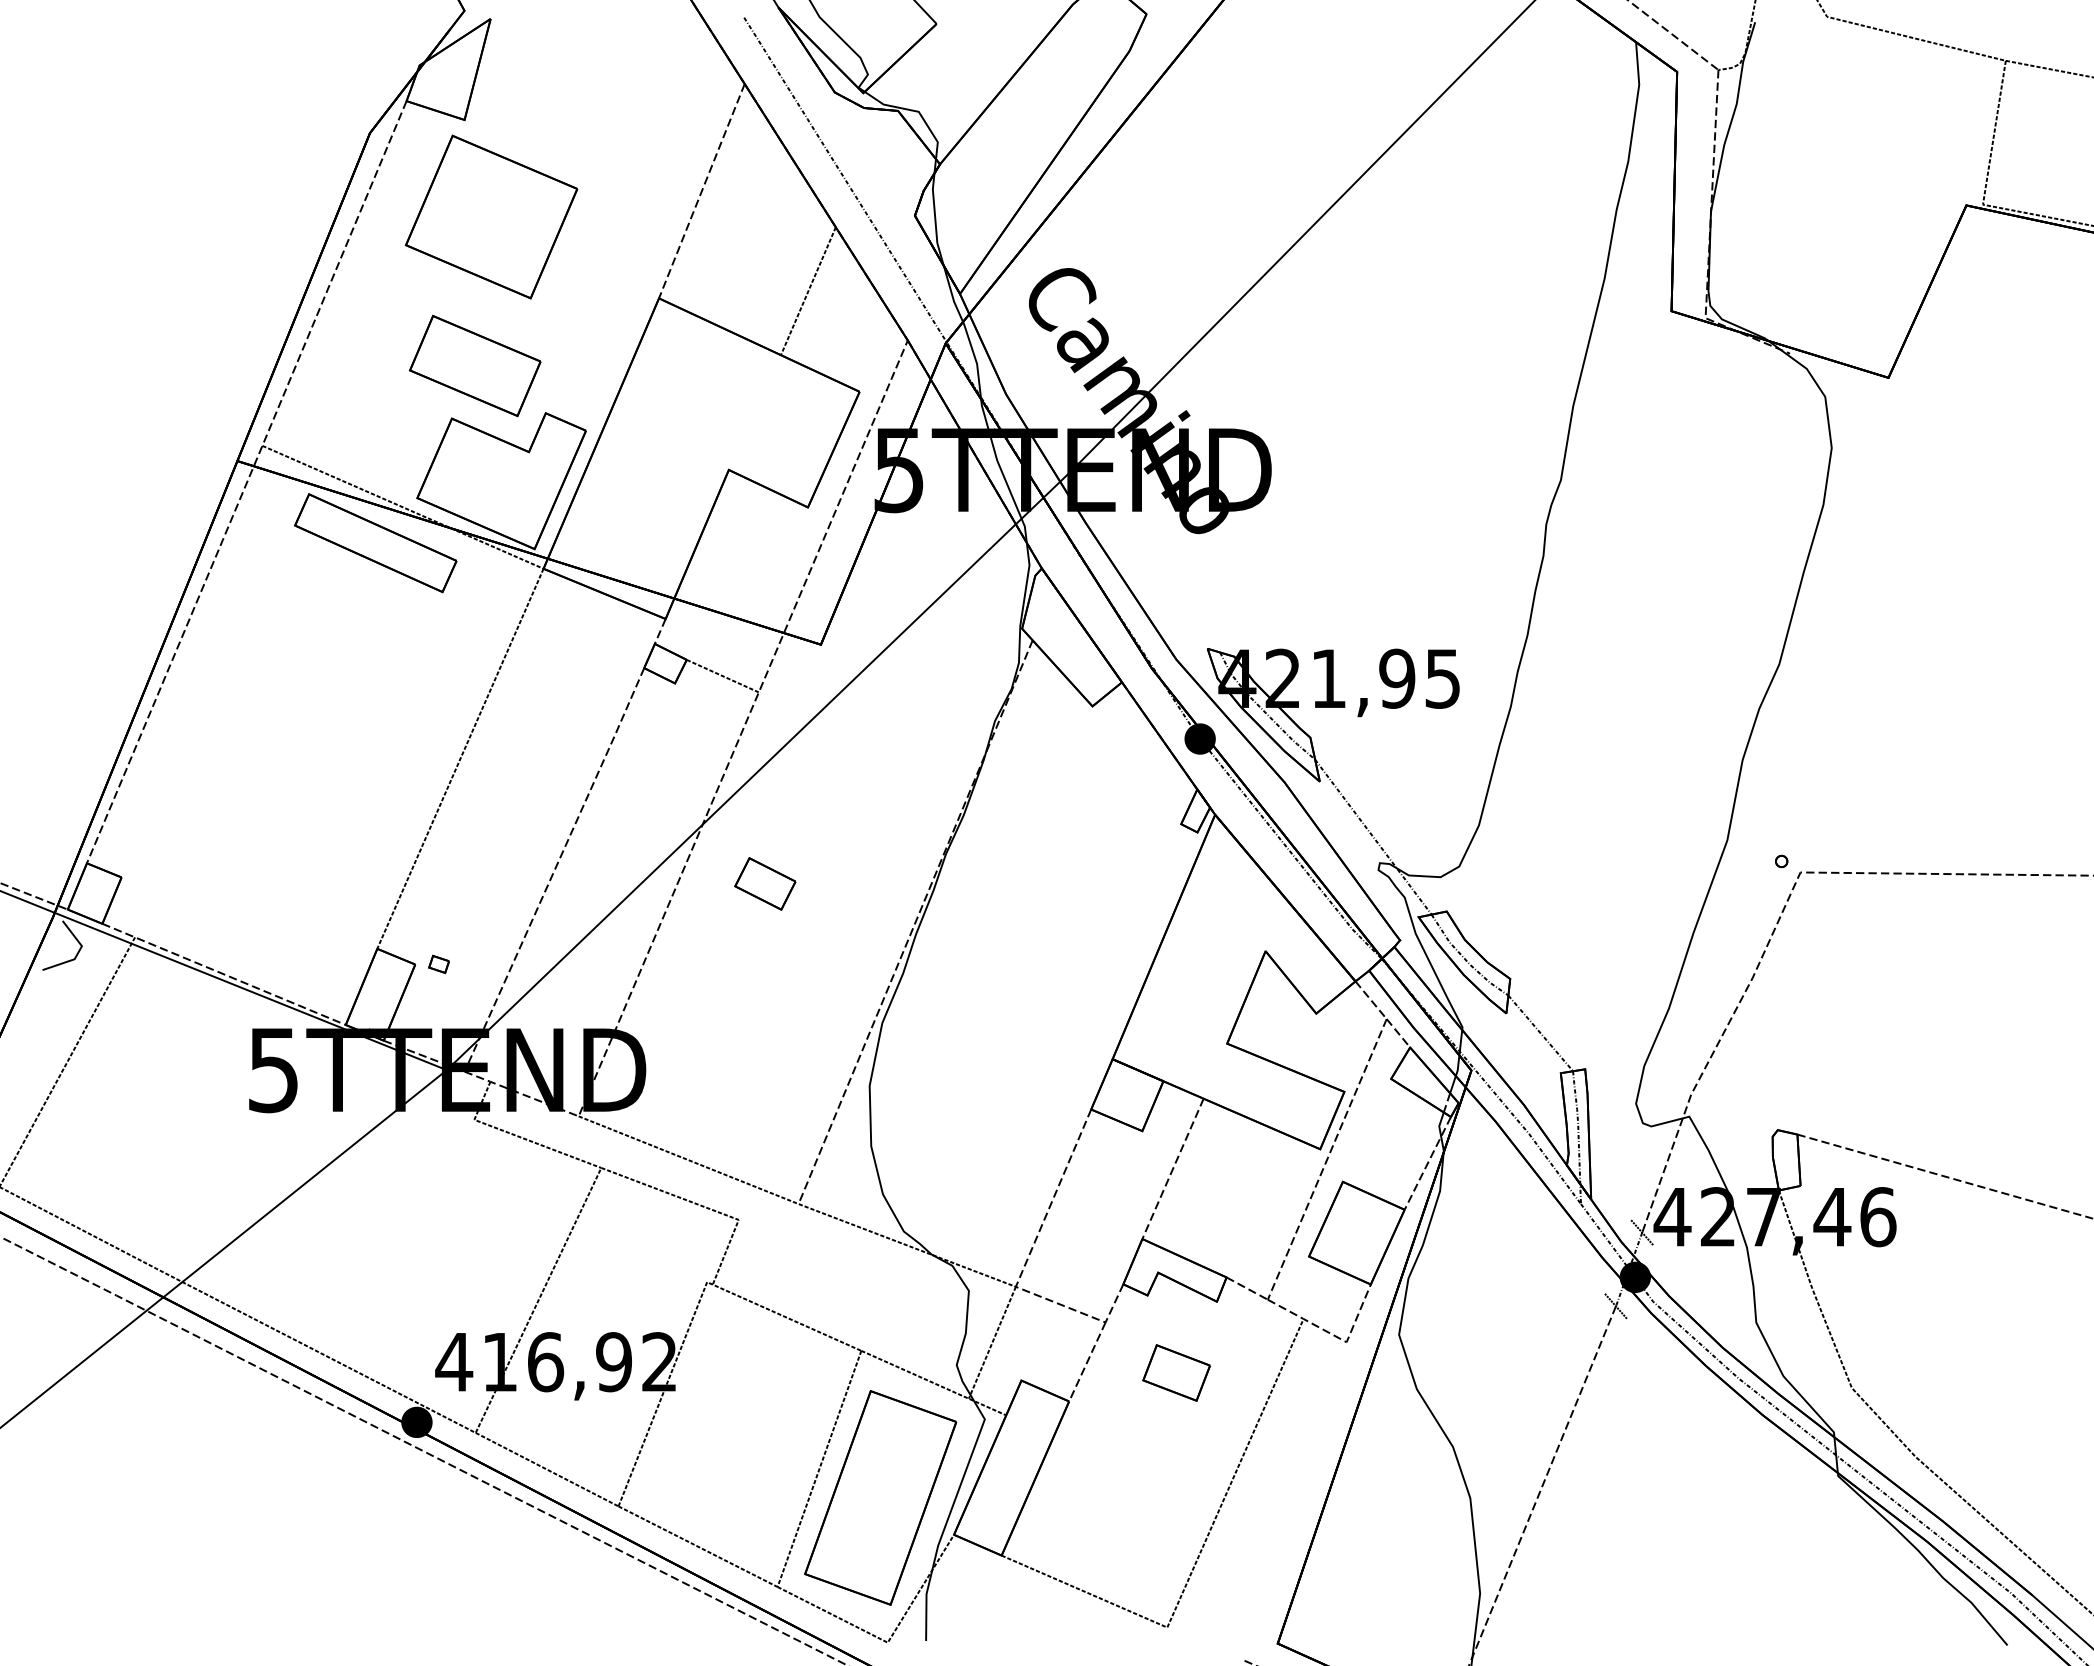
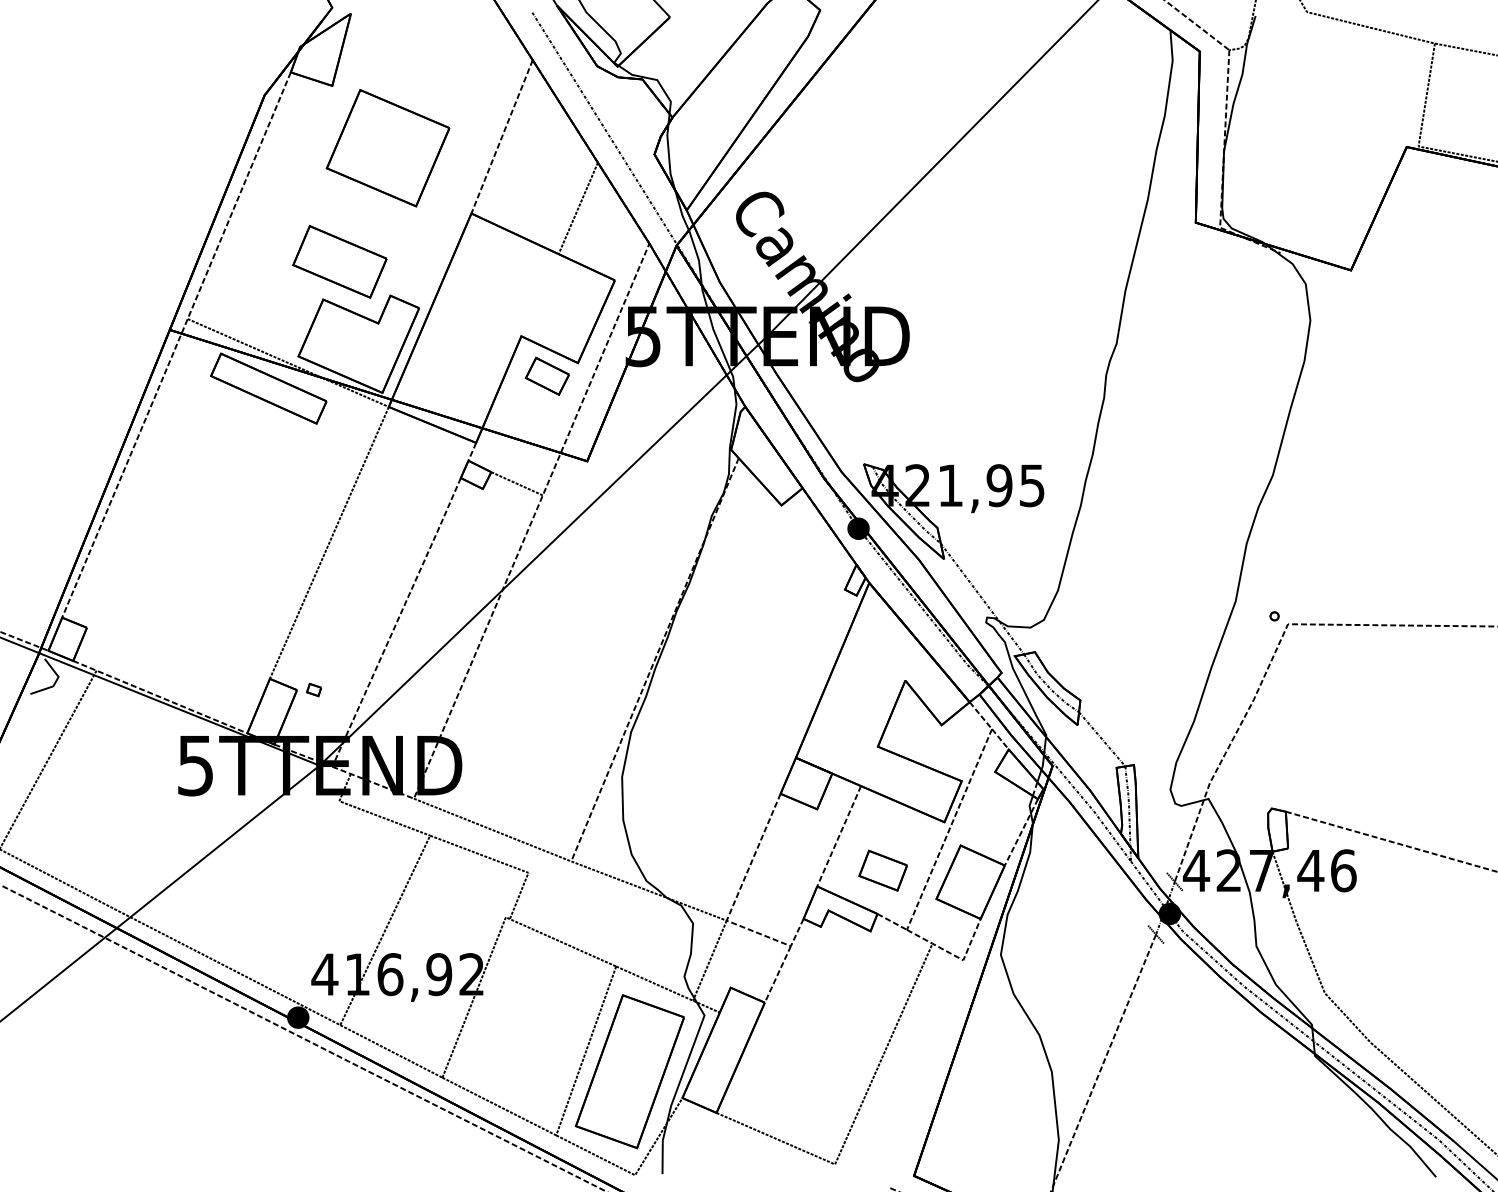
part: (491, 216) -> (388, 147), moved
part: (765, 883) -> (547, 376), moved
part: (1176, 1372) -> (883, 870), moved

